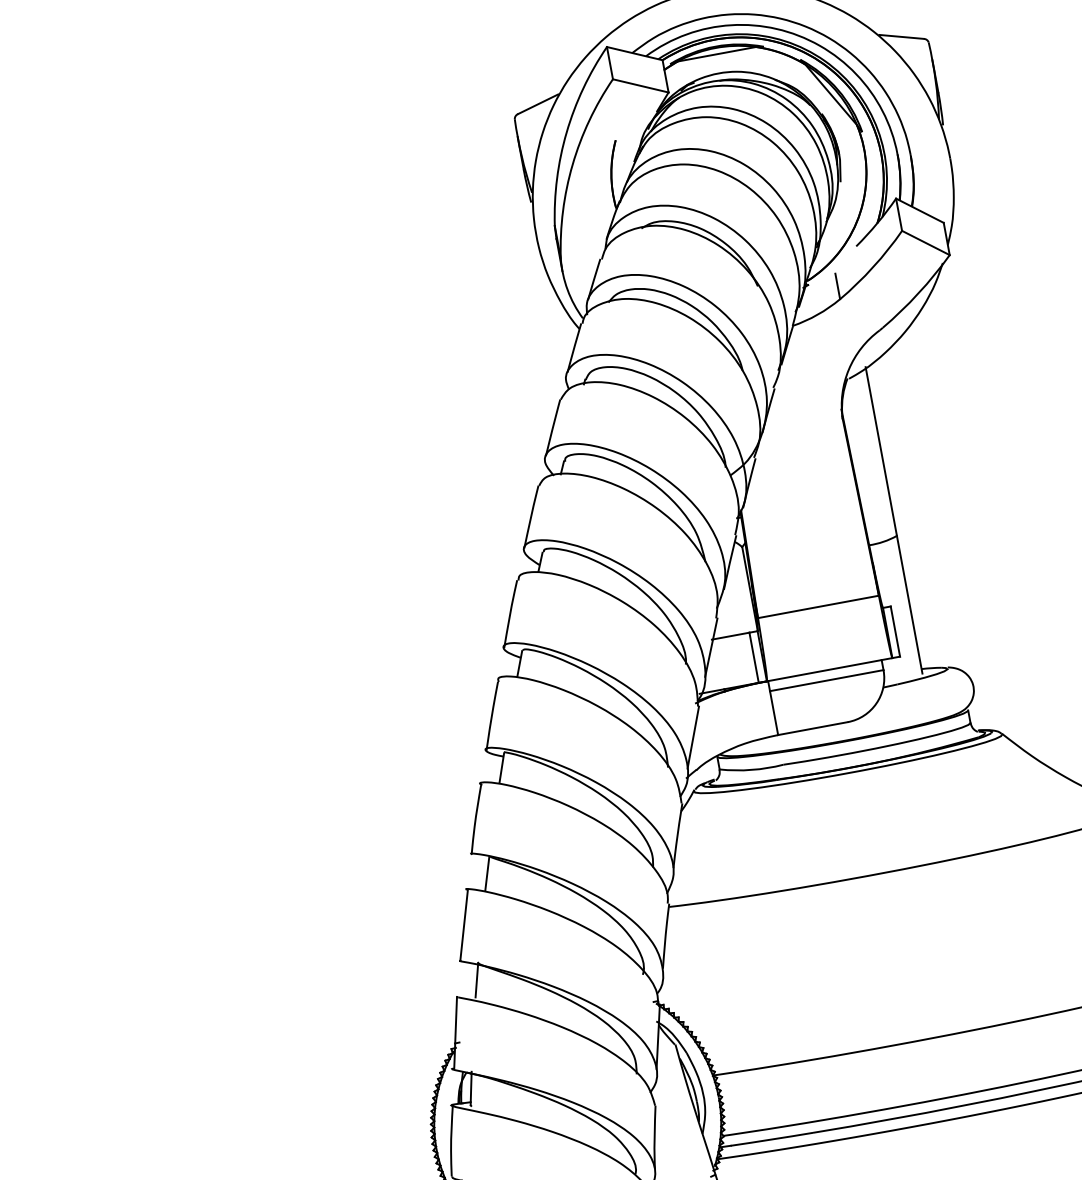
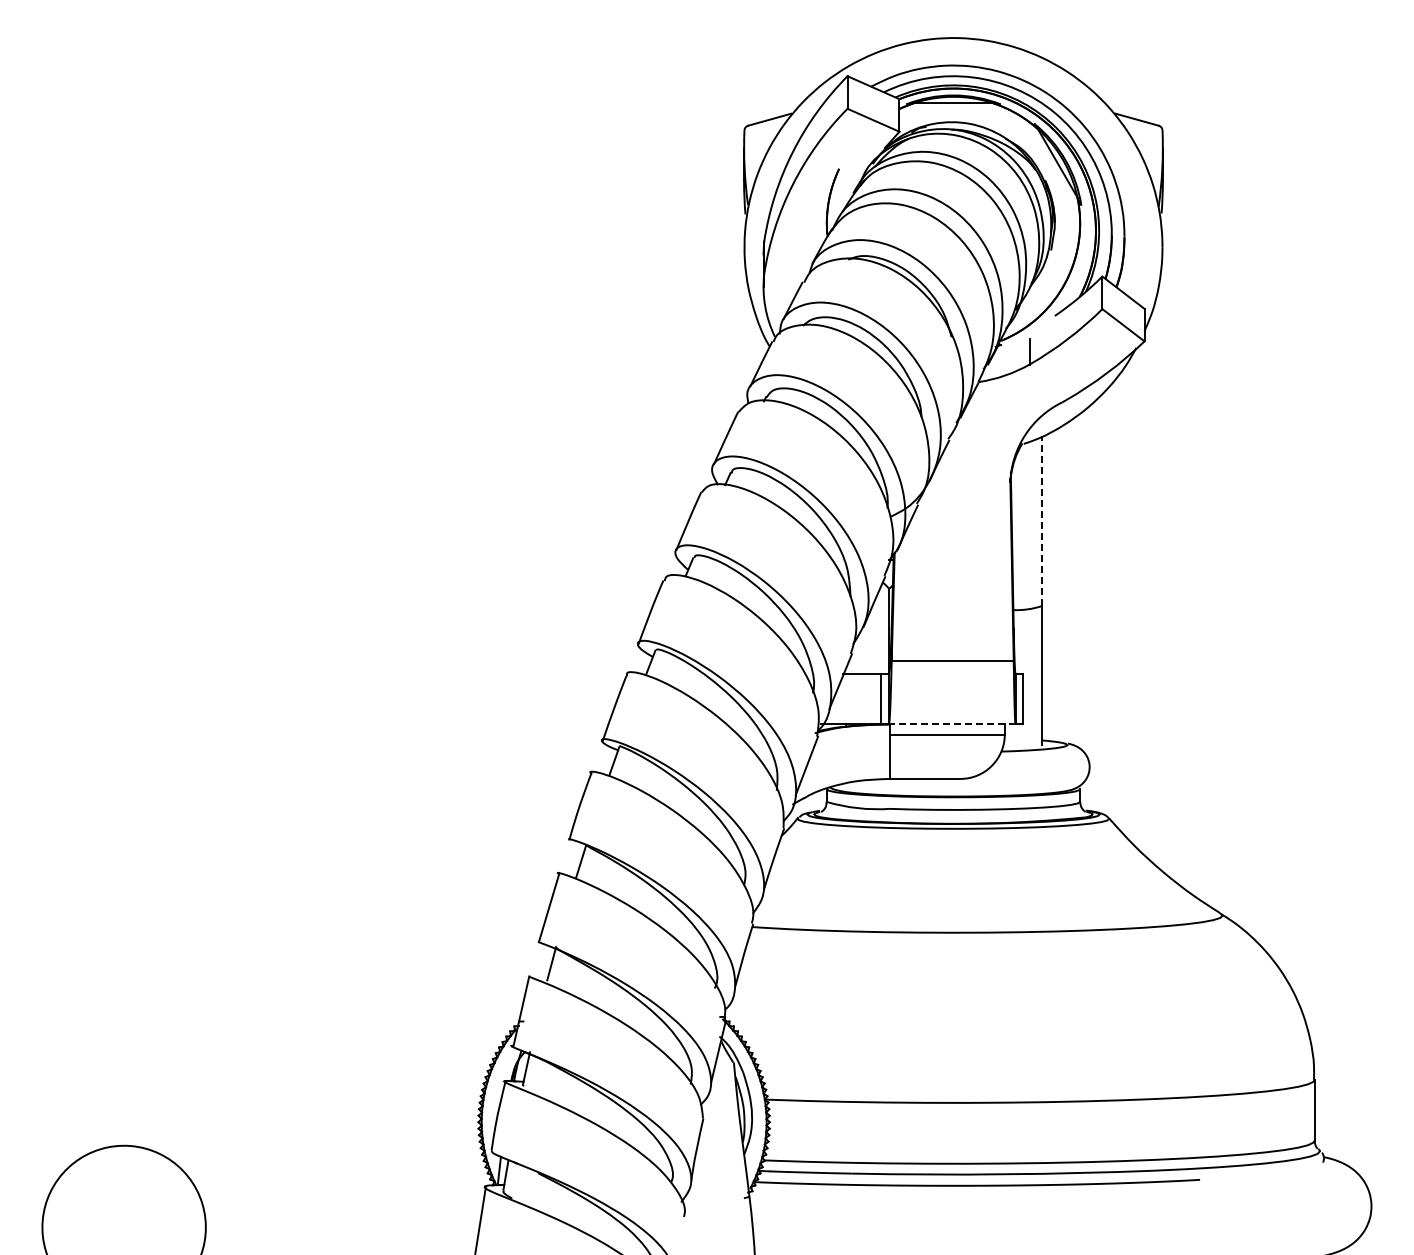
line: (881, 451) -> (1042, 520), solid -> dashed
line: (828, 669) -> (951, 724), solid -> dashed

